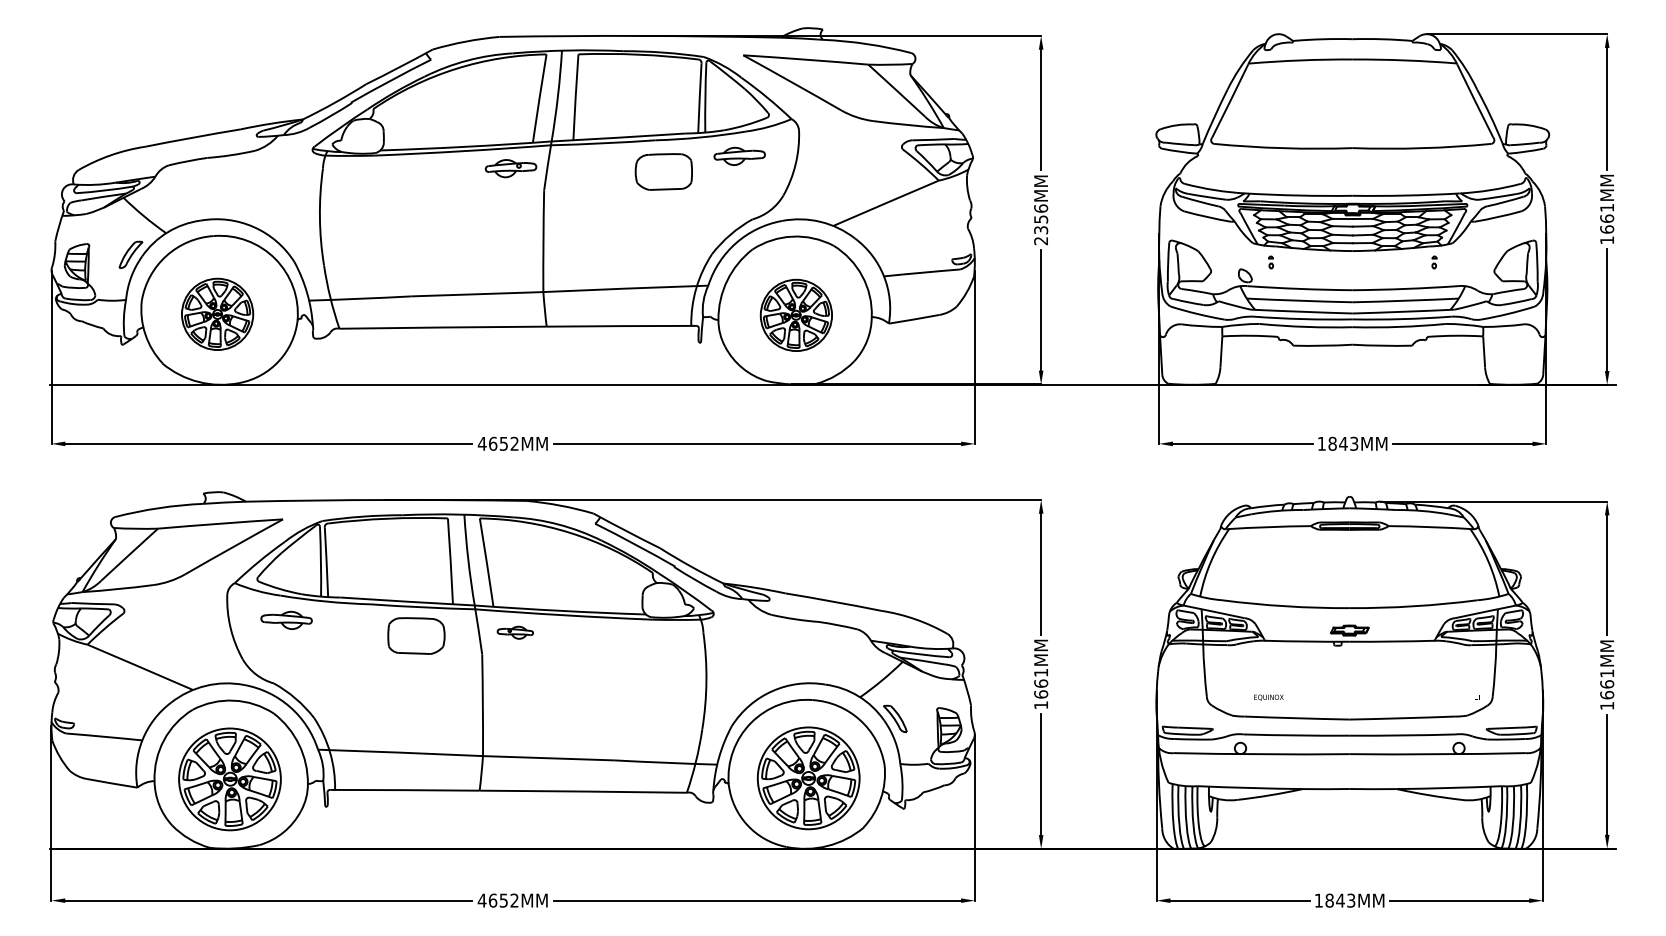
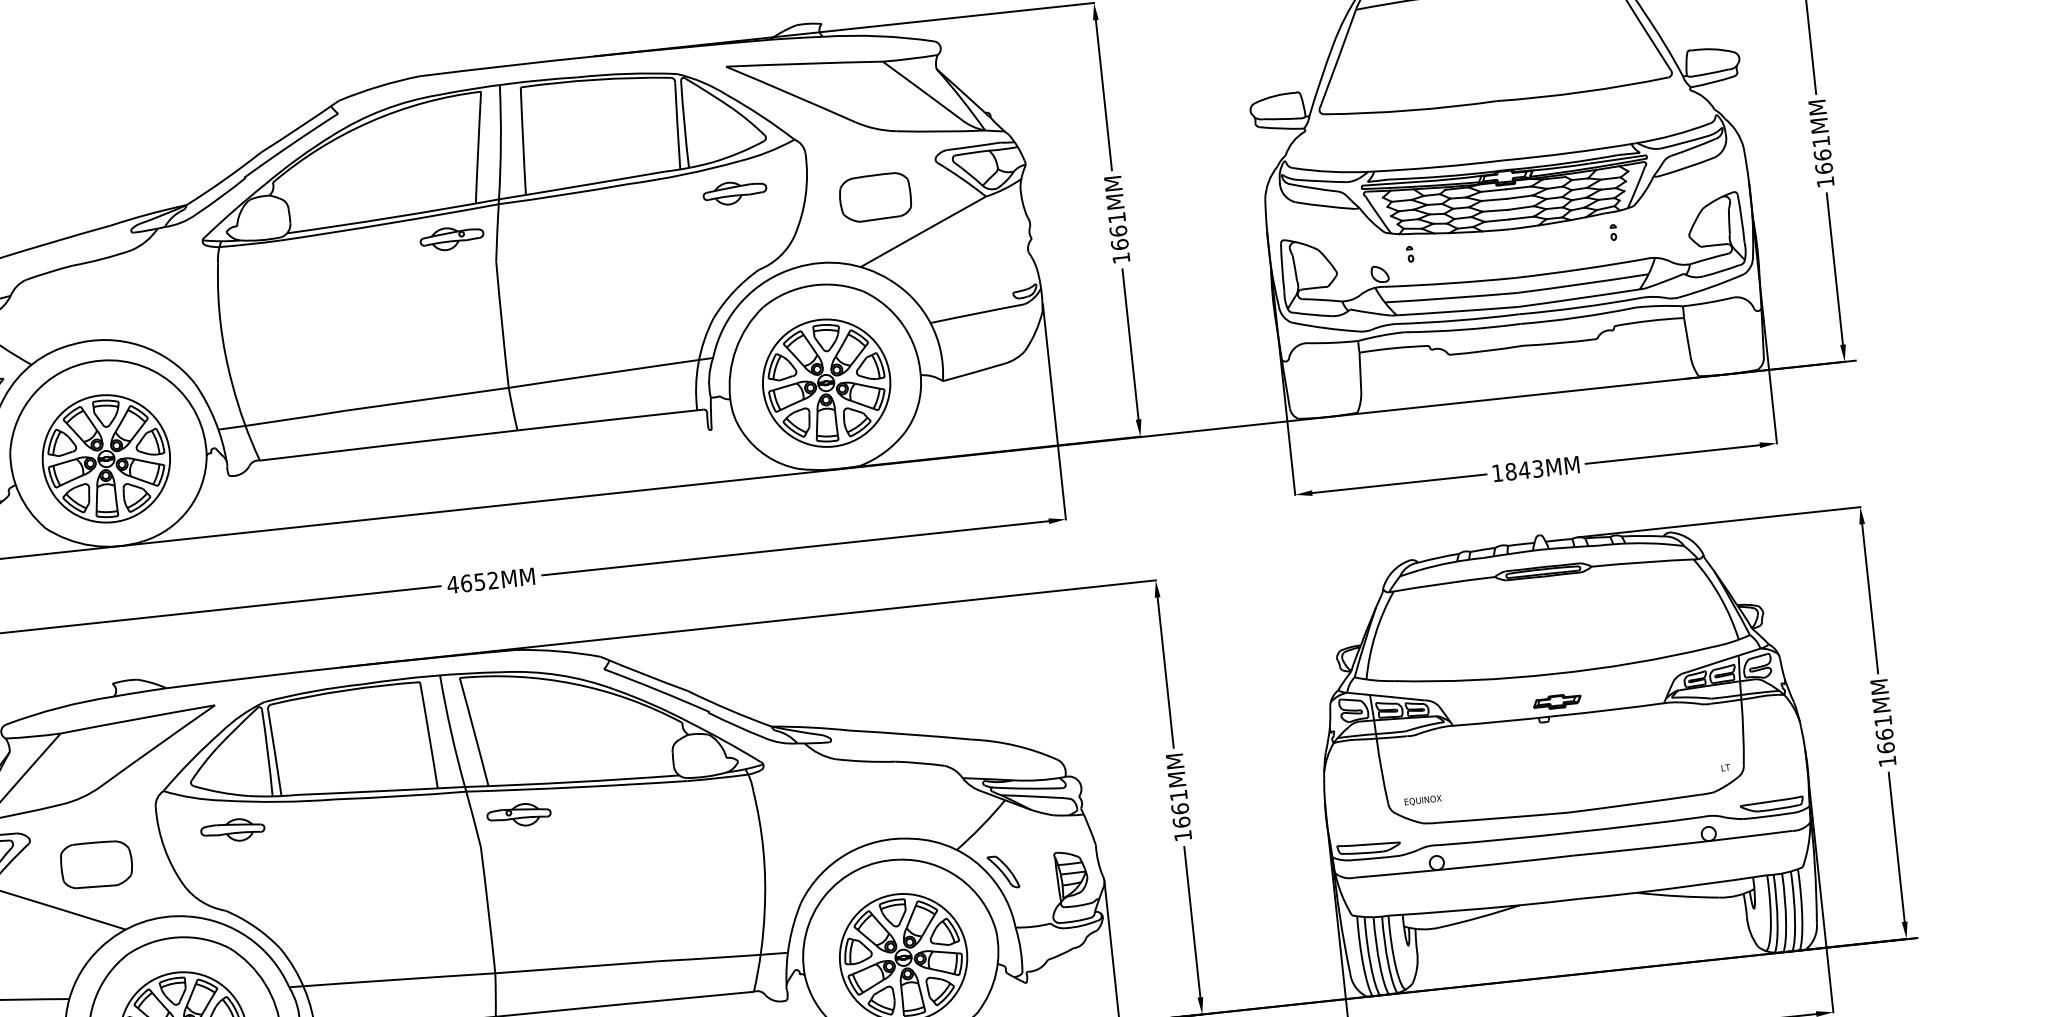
part: (663, 171) -> (874, 196), moved
text: (1041, 224) -> (1119, 237), 2356MM -> 1661MM
part: (217, 314) -> (106, 459), size x1.43
part: (796, 315) -> (826, 383), size x1.43
part: (515, 632) -> (519, 815), size x1.43
part: (416, 635) -> (96, 864), moved
text: (1268, 697) -> (1422, 800), moved

